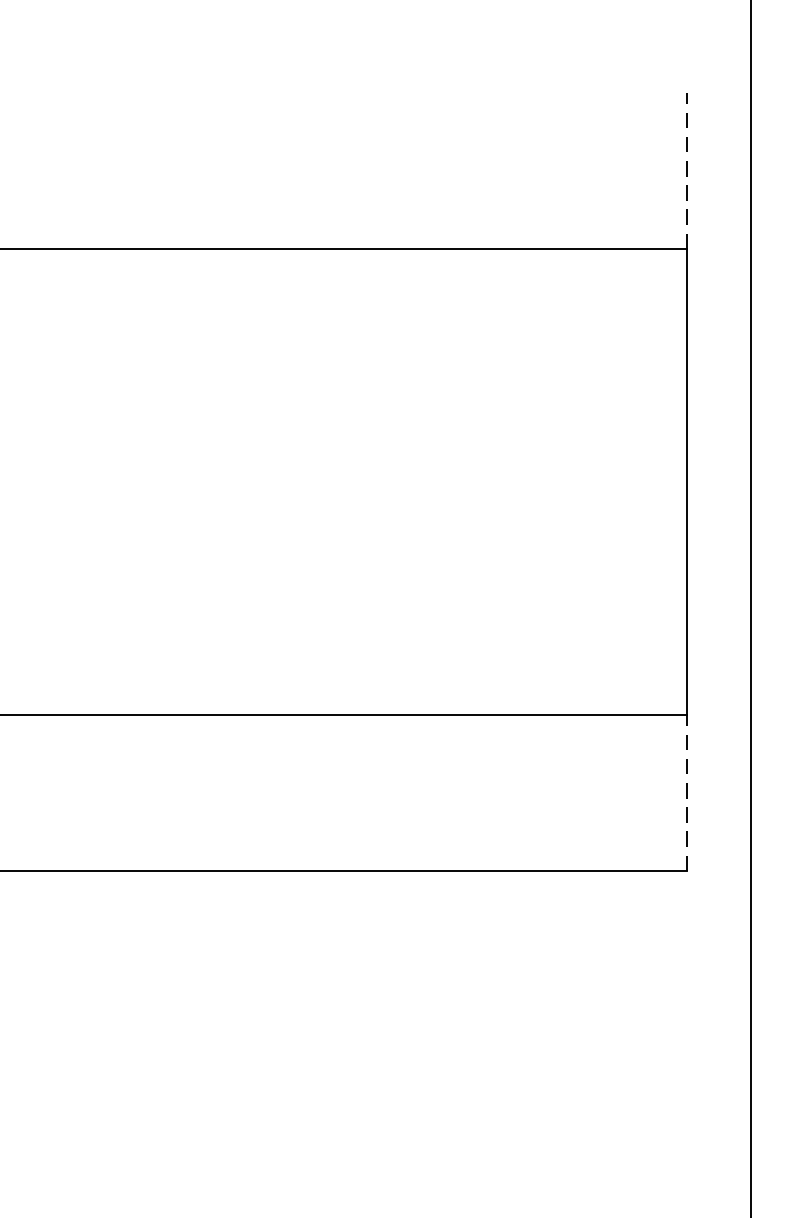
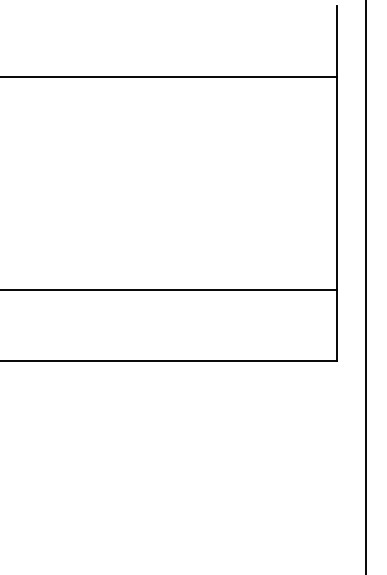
line: (686, 170) -> (336, 41), dashed -> solid
line: (686, 791) -> (336, 324), dashed -> solid

